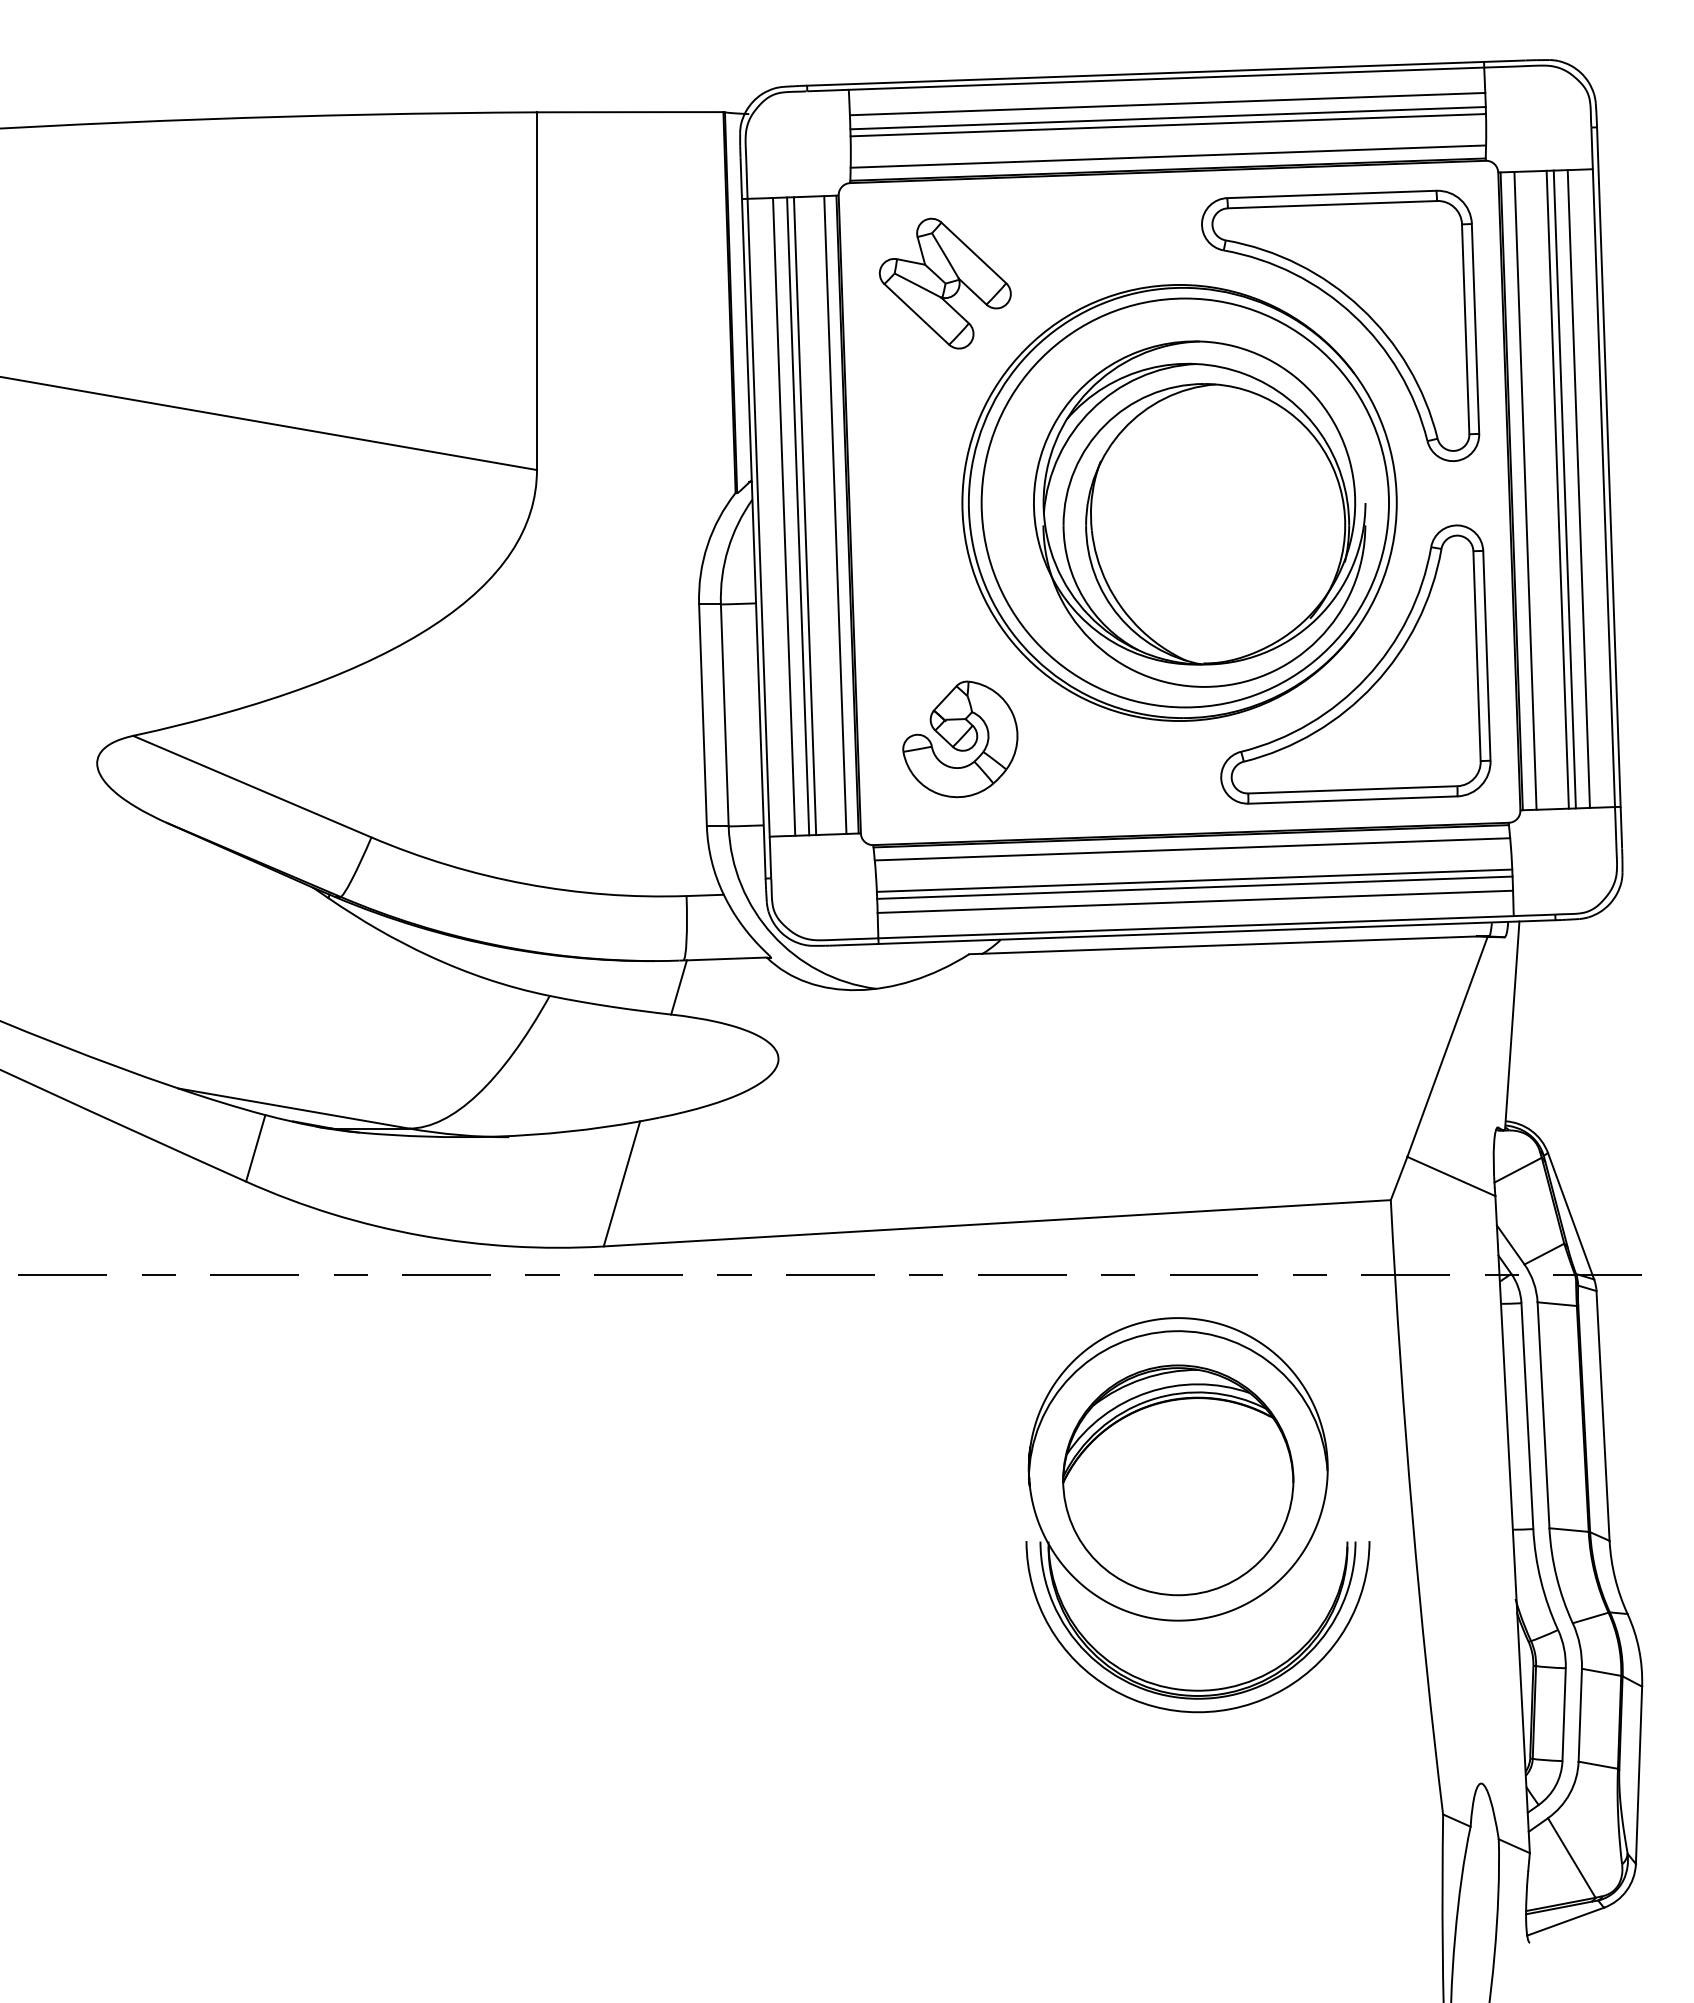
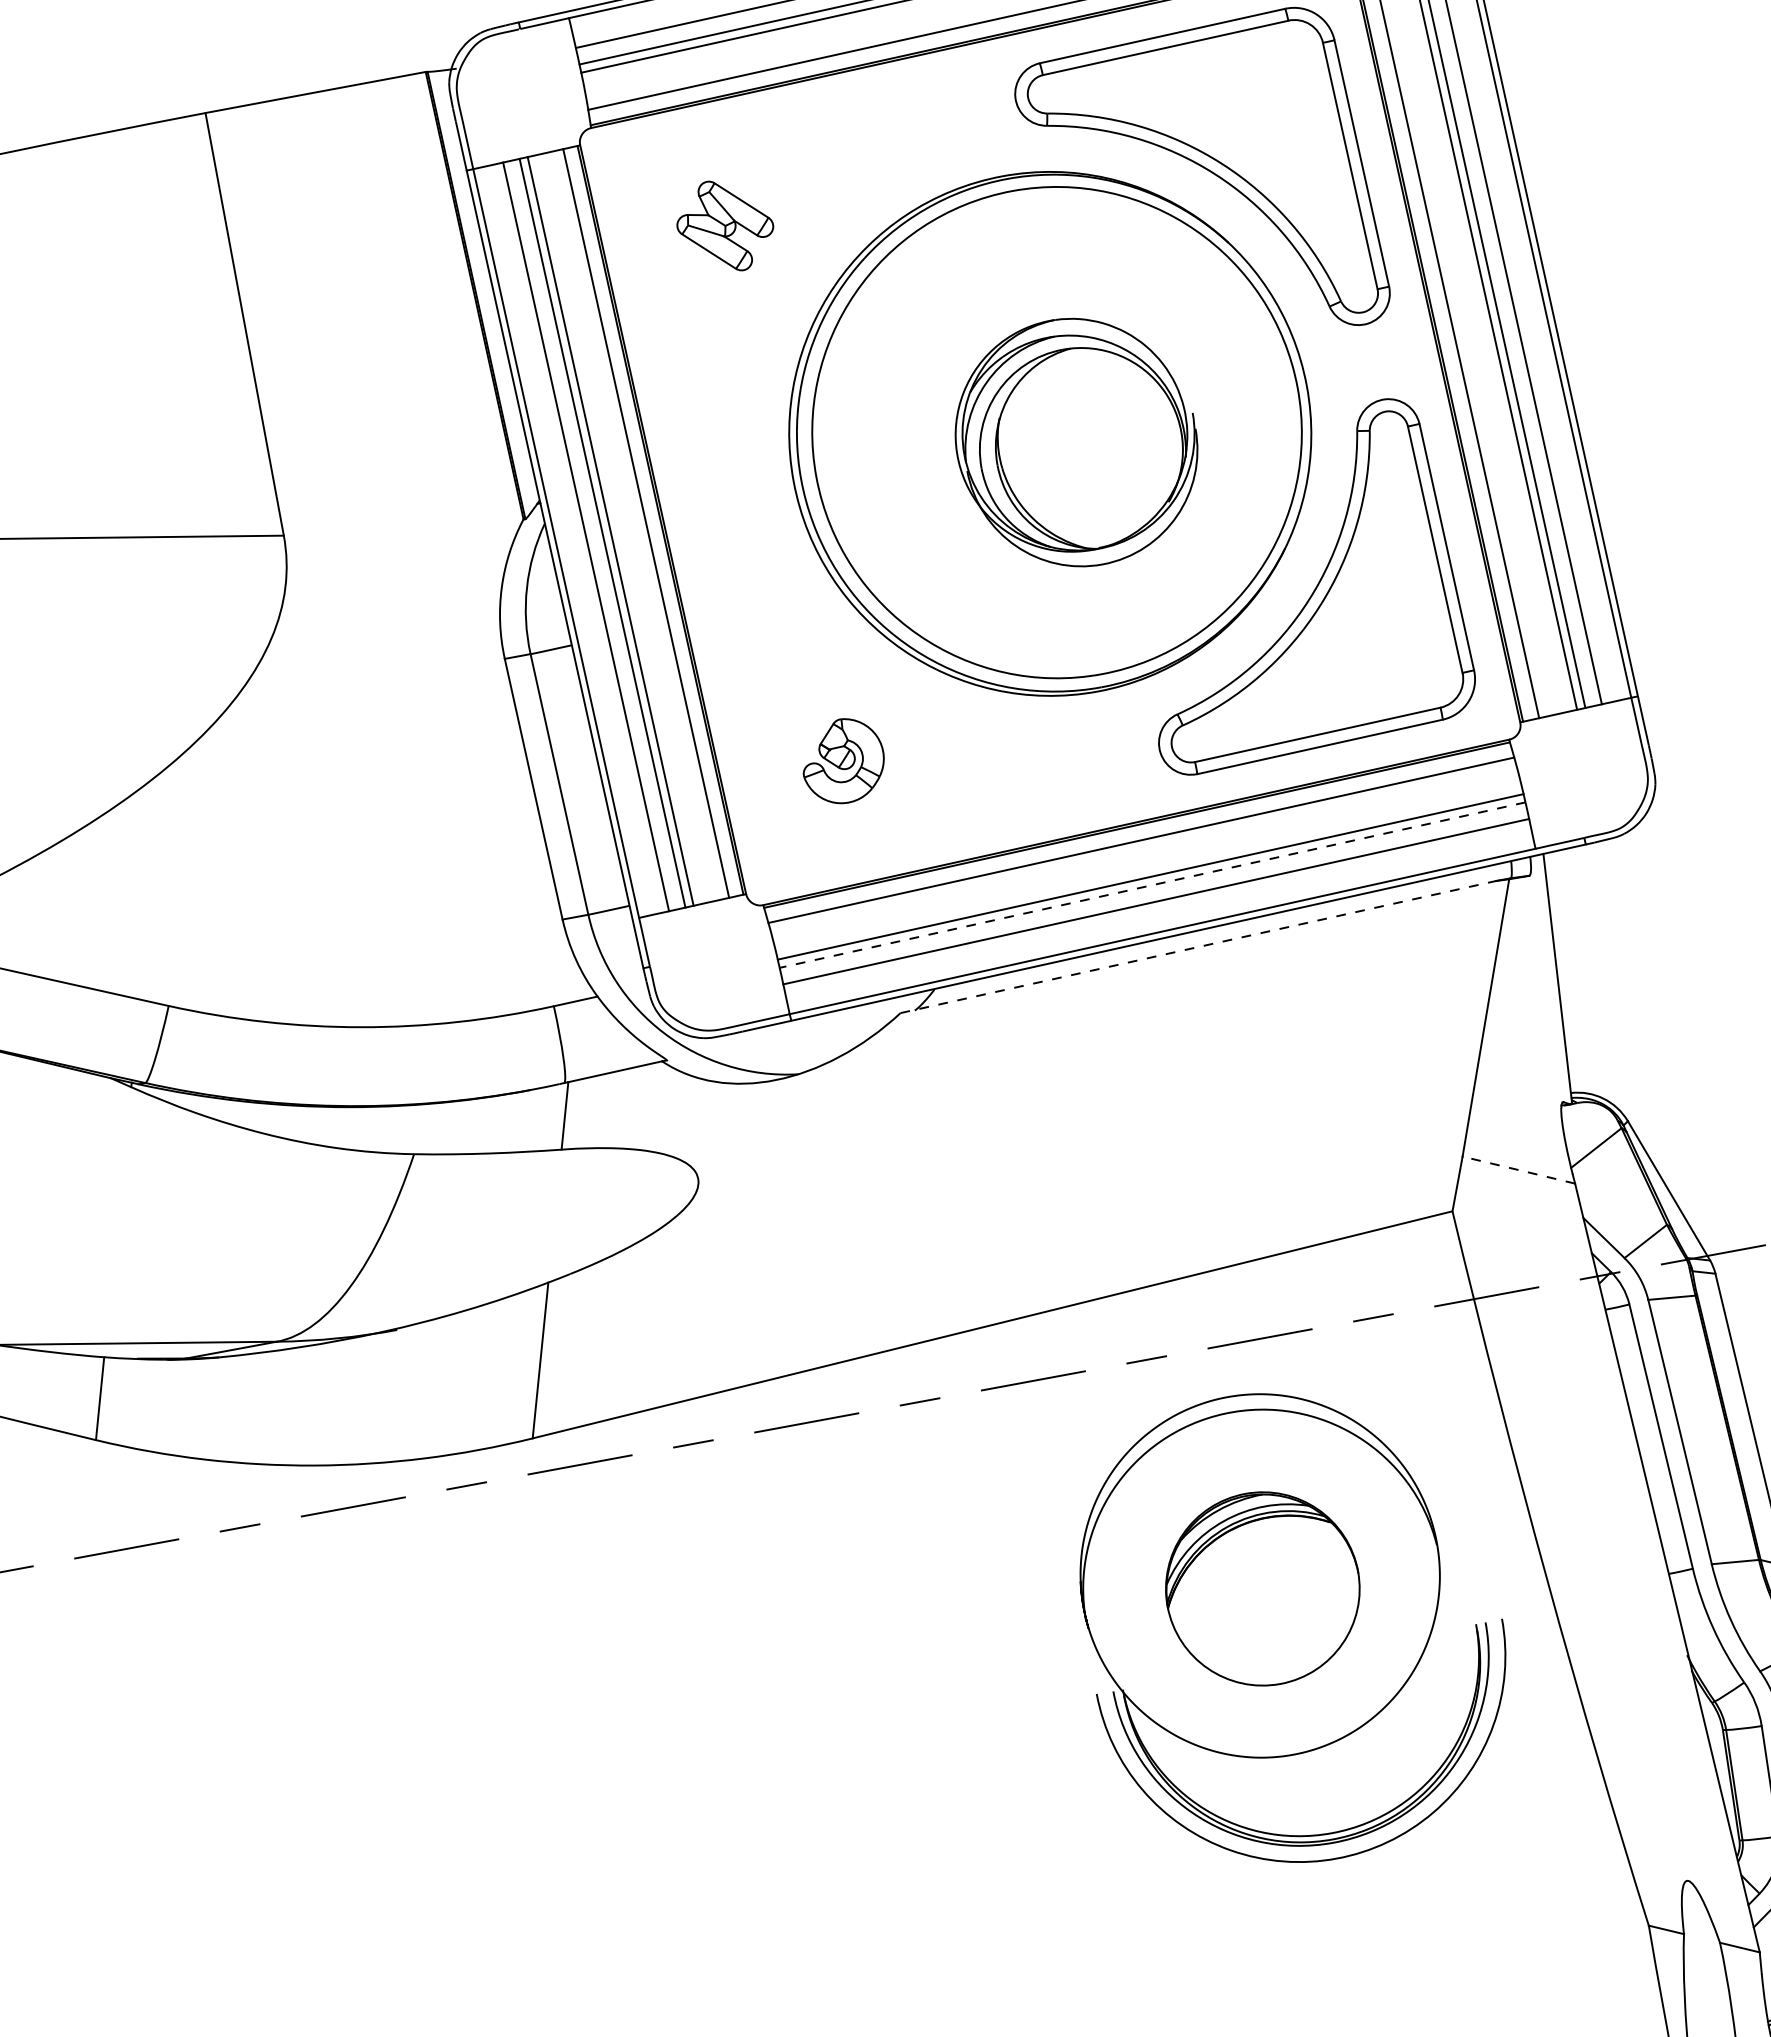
part: (944, 283) -> (724, 226), size x0.6
part: (1199, 513) -> (1076, 441), size x0.6
part: (960, 739) -> (843, 761), size x0.6
line: (1194, 887) -> (1152, 884), solid -> dashed
line: (1223, 945) -> (1199, 947), solid -> dashed
line: (1450, 1176) -> (1517, 1170), solid -> dashed
part: (1178, 1480) -> (1263, 1589), size x0.7

